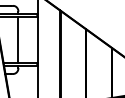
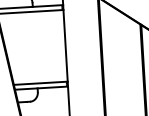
line: (18, 39) -> (35, 46), removed

